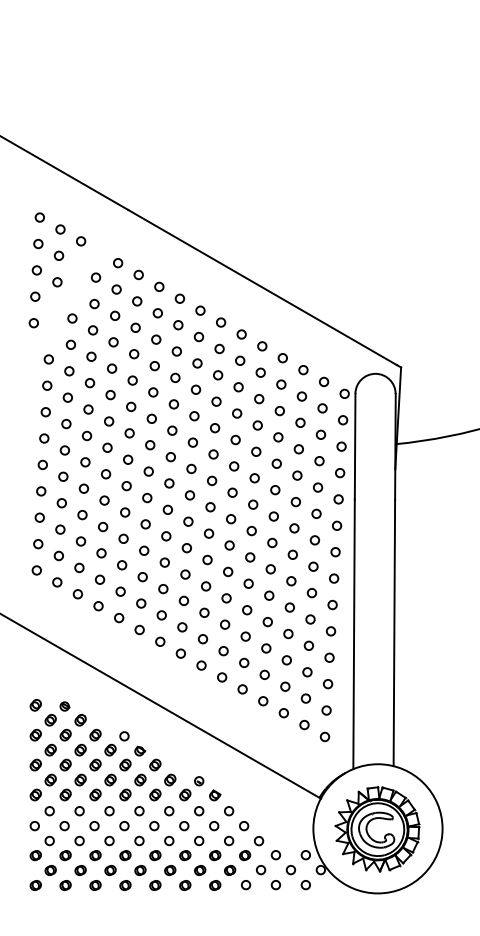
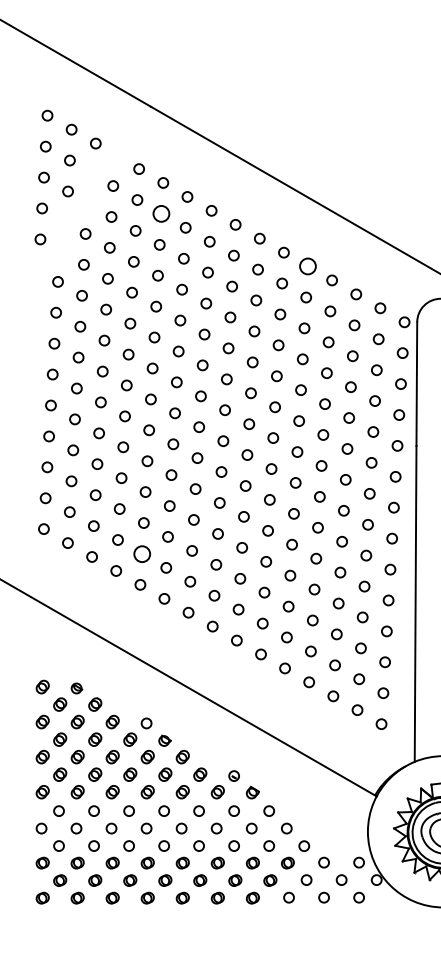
circle: (137, 301) -> (161, 214), size x1.6
circle: (262, 346) -> (308, 266), size x1.6
circle: (120, 591) -> (141, 553), size x1.6

